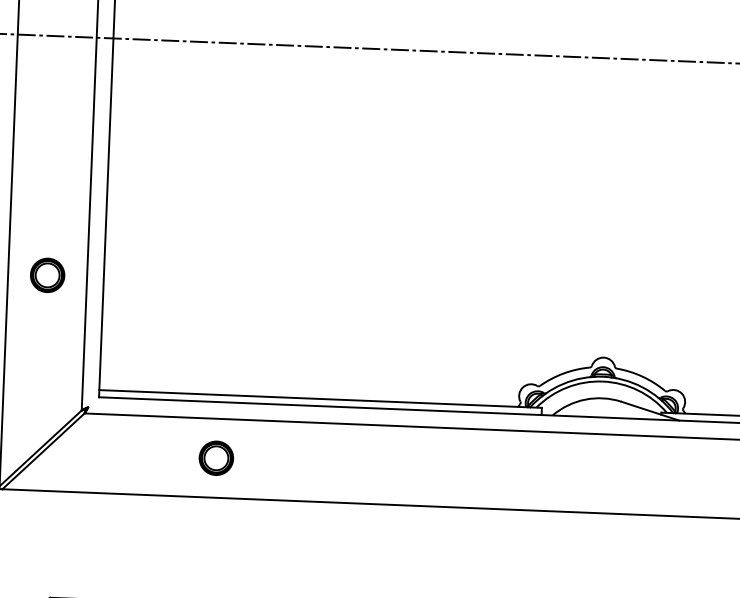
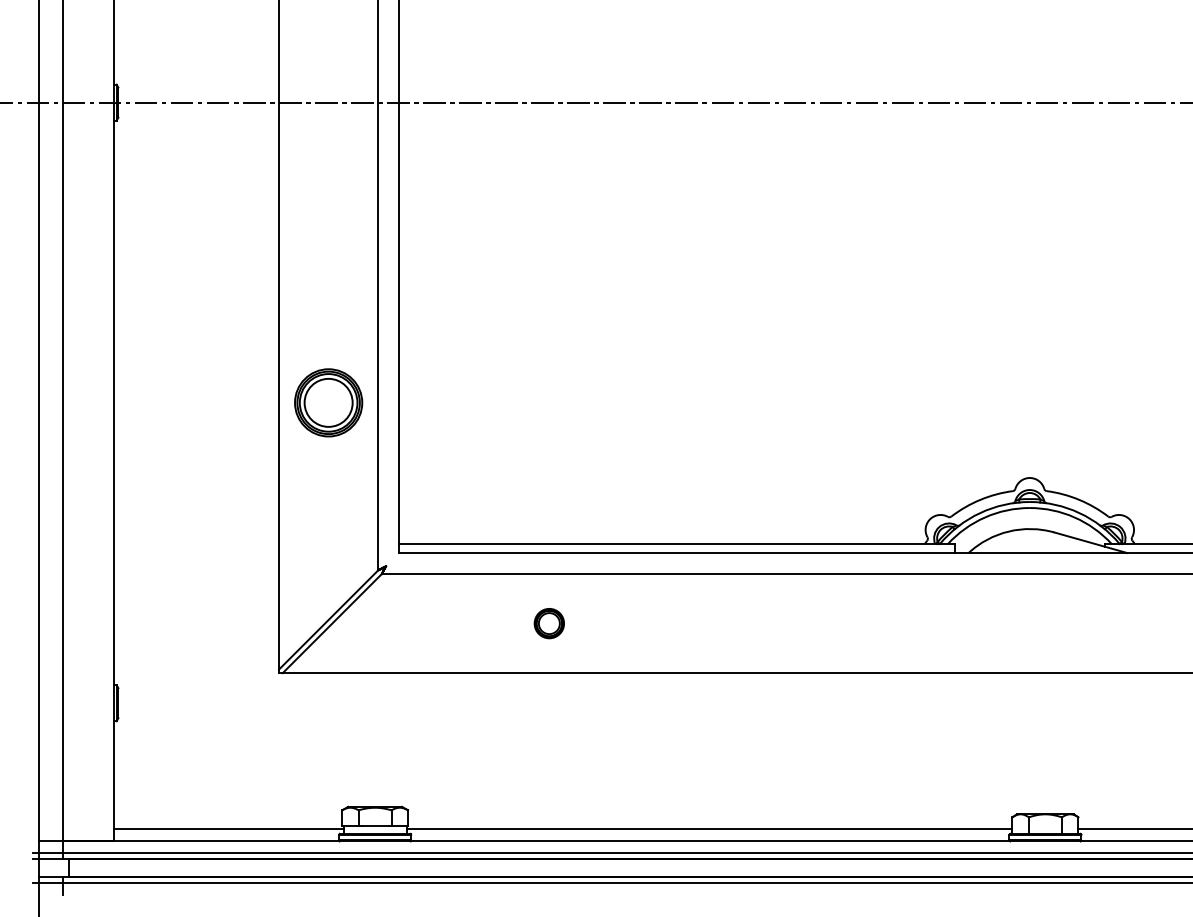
part: (47, 275) -> (328, 402), size x1.6
part: (216, 458) -> (549, 623), size x0.7

